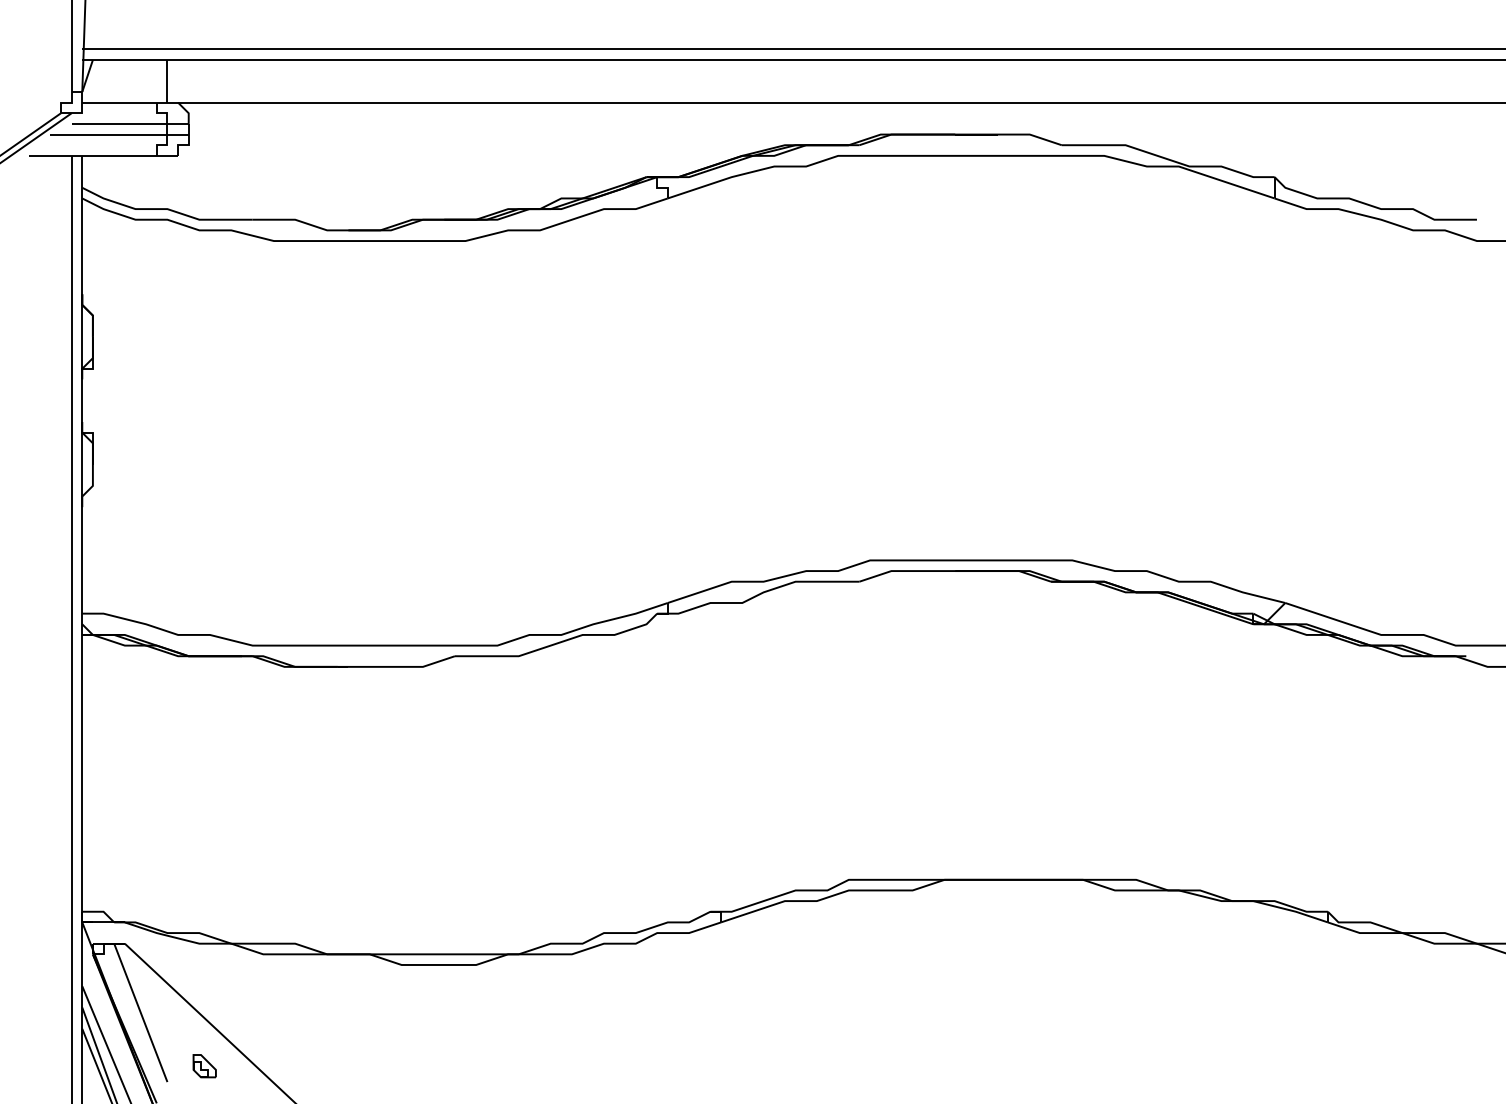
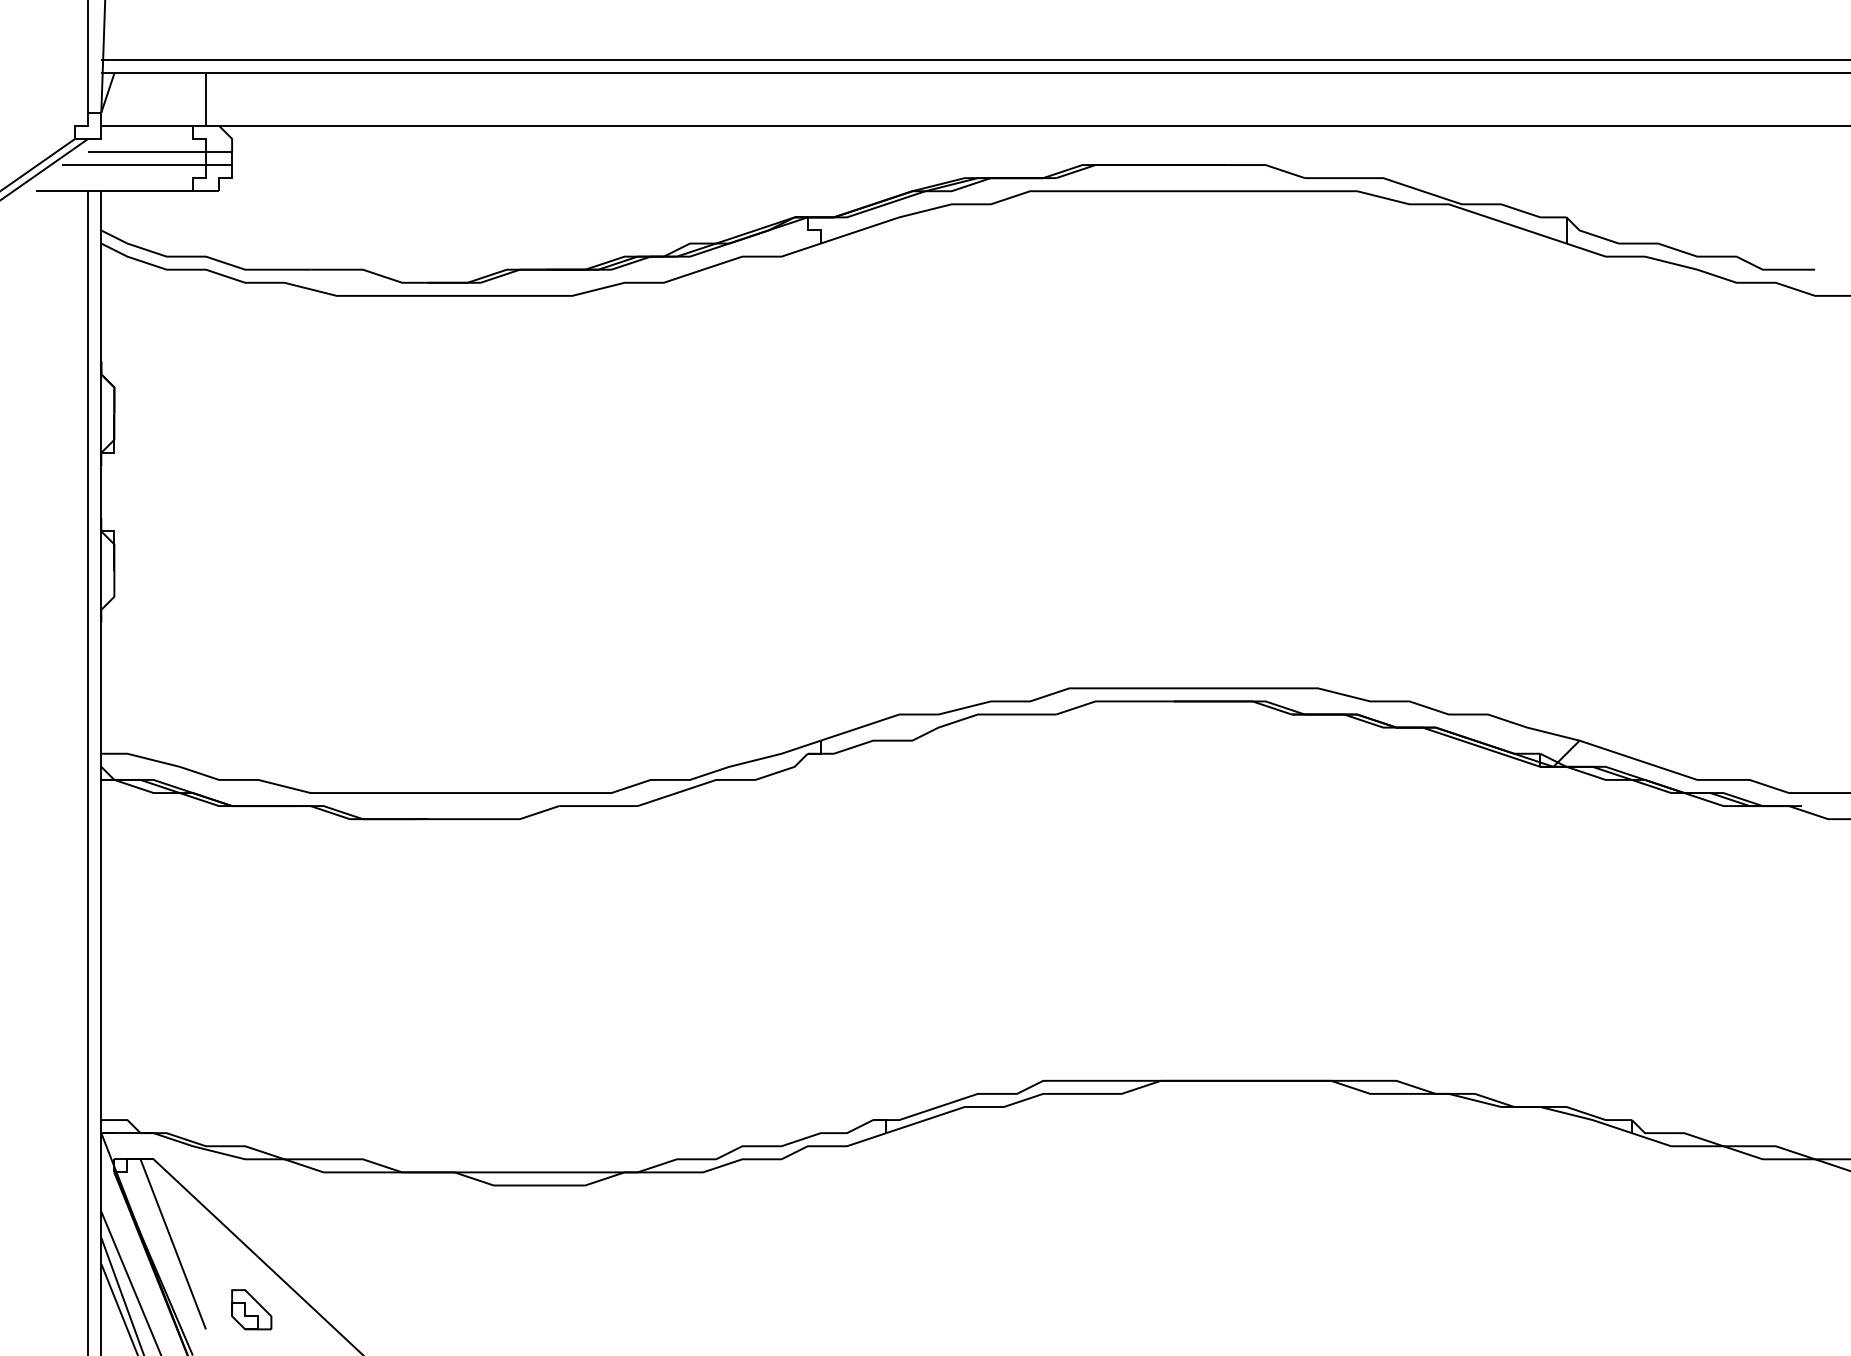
part: (204, 1065) -> (251, 1309), size x1.43

